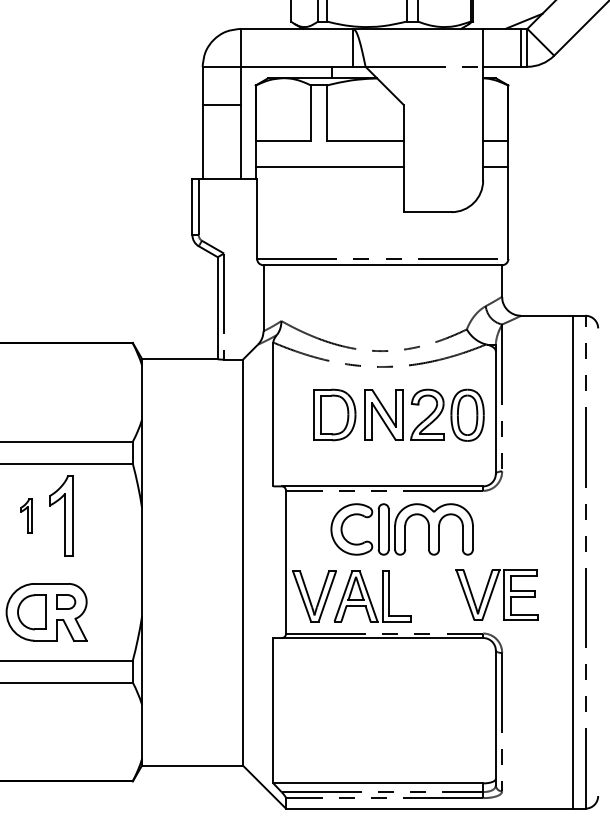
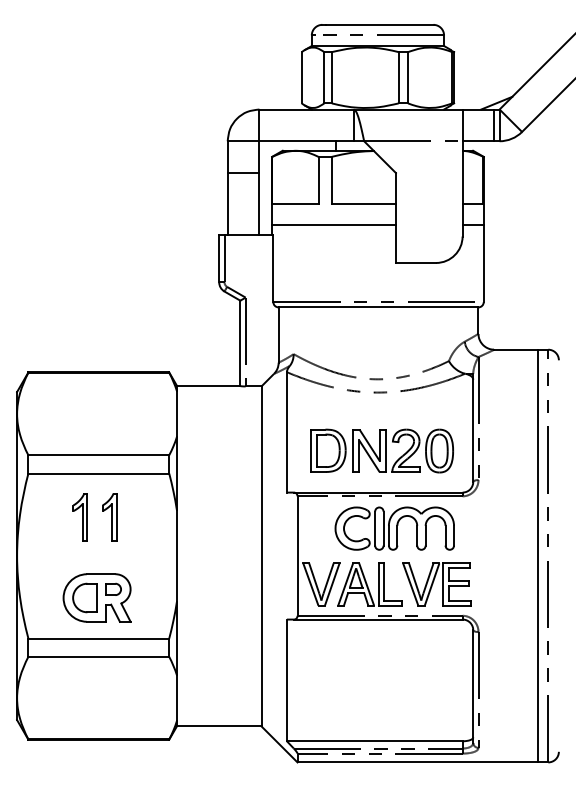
part: (398, 414) -> (381, 450), moved
part: (25, 516) -> (79, 517), size x1.67
part: (61, 516) -> (109, 517), size x0.71
part: (496, 594) -> (436, 584), moved

